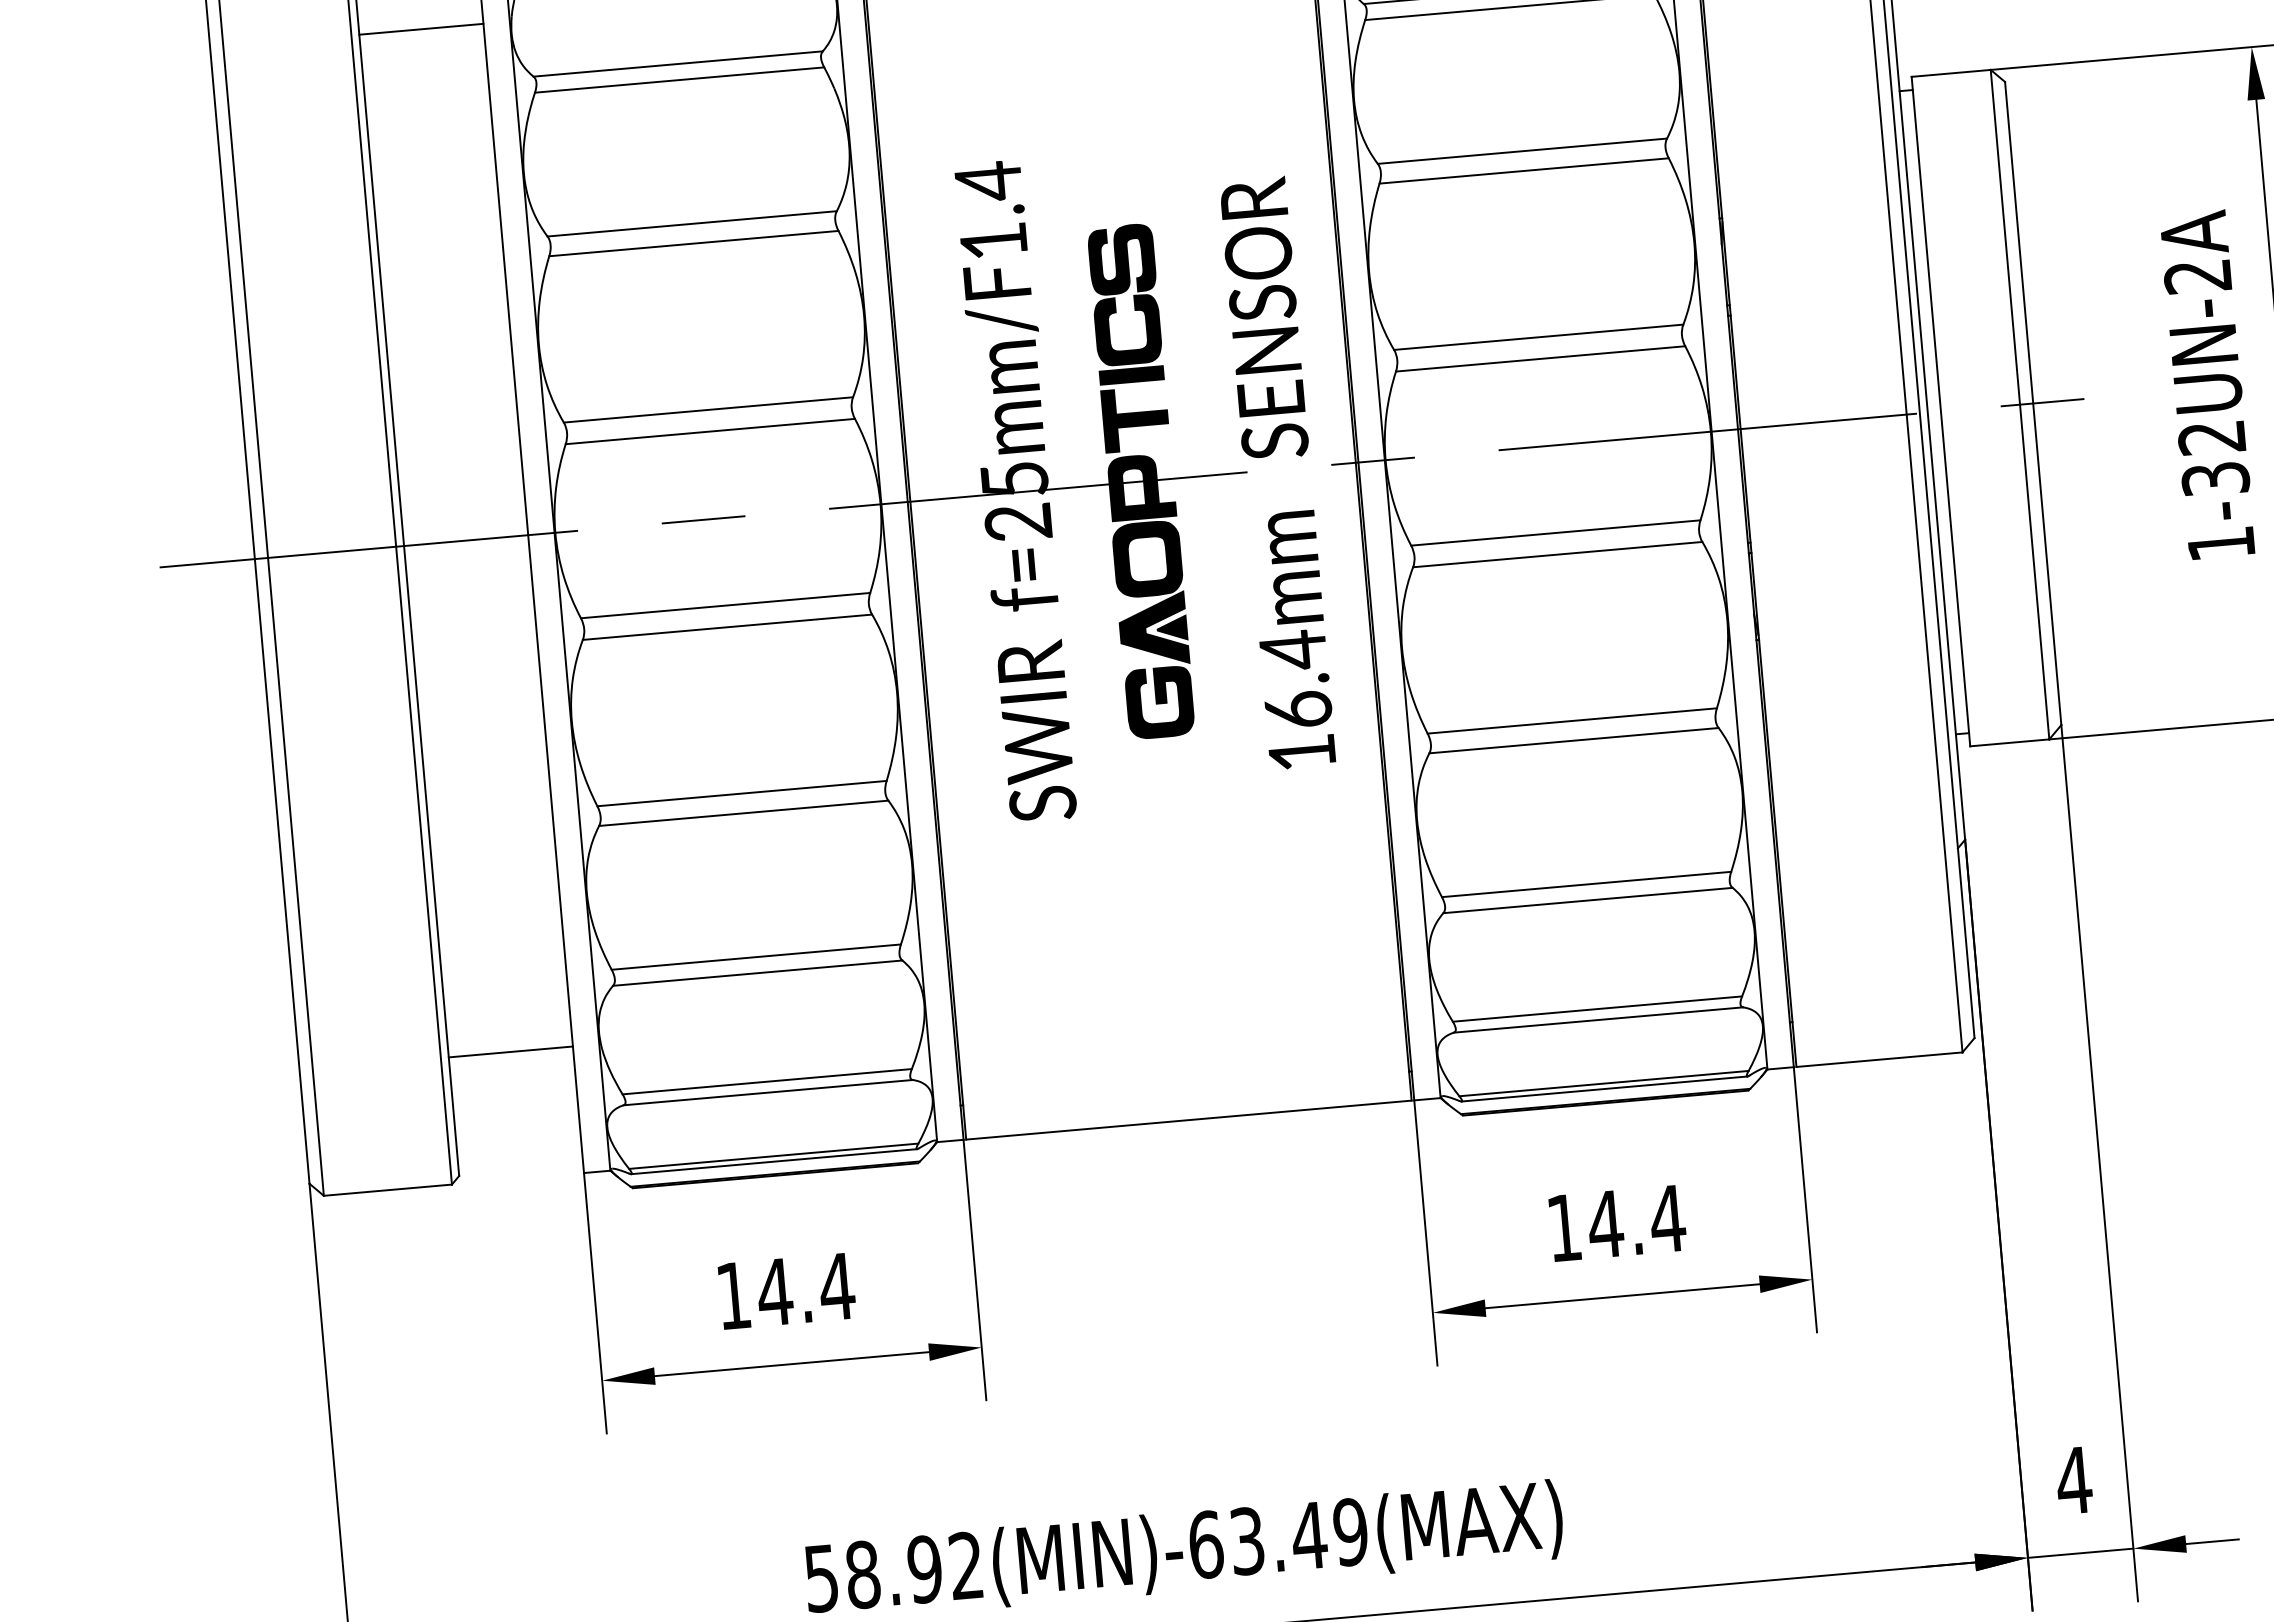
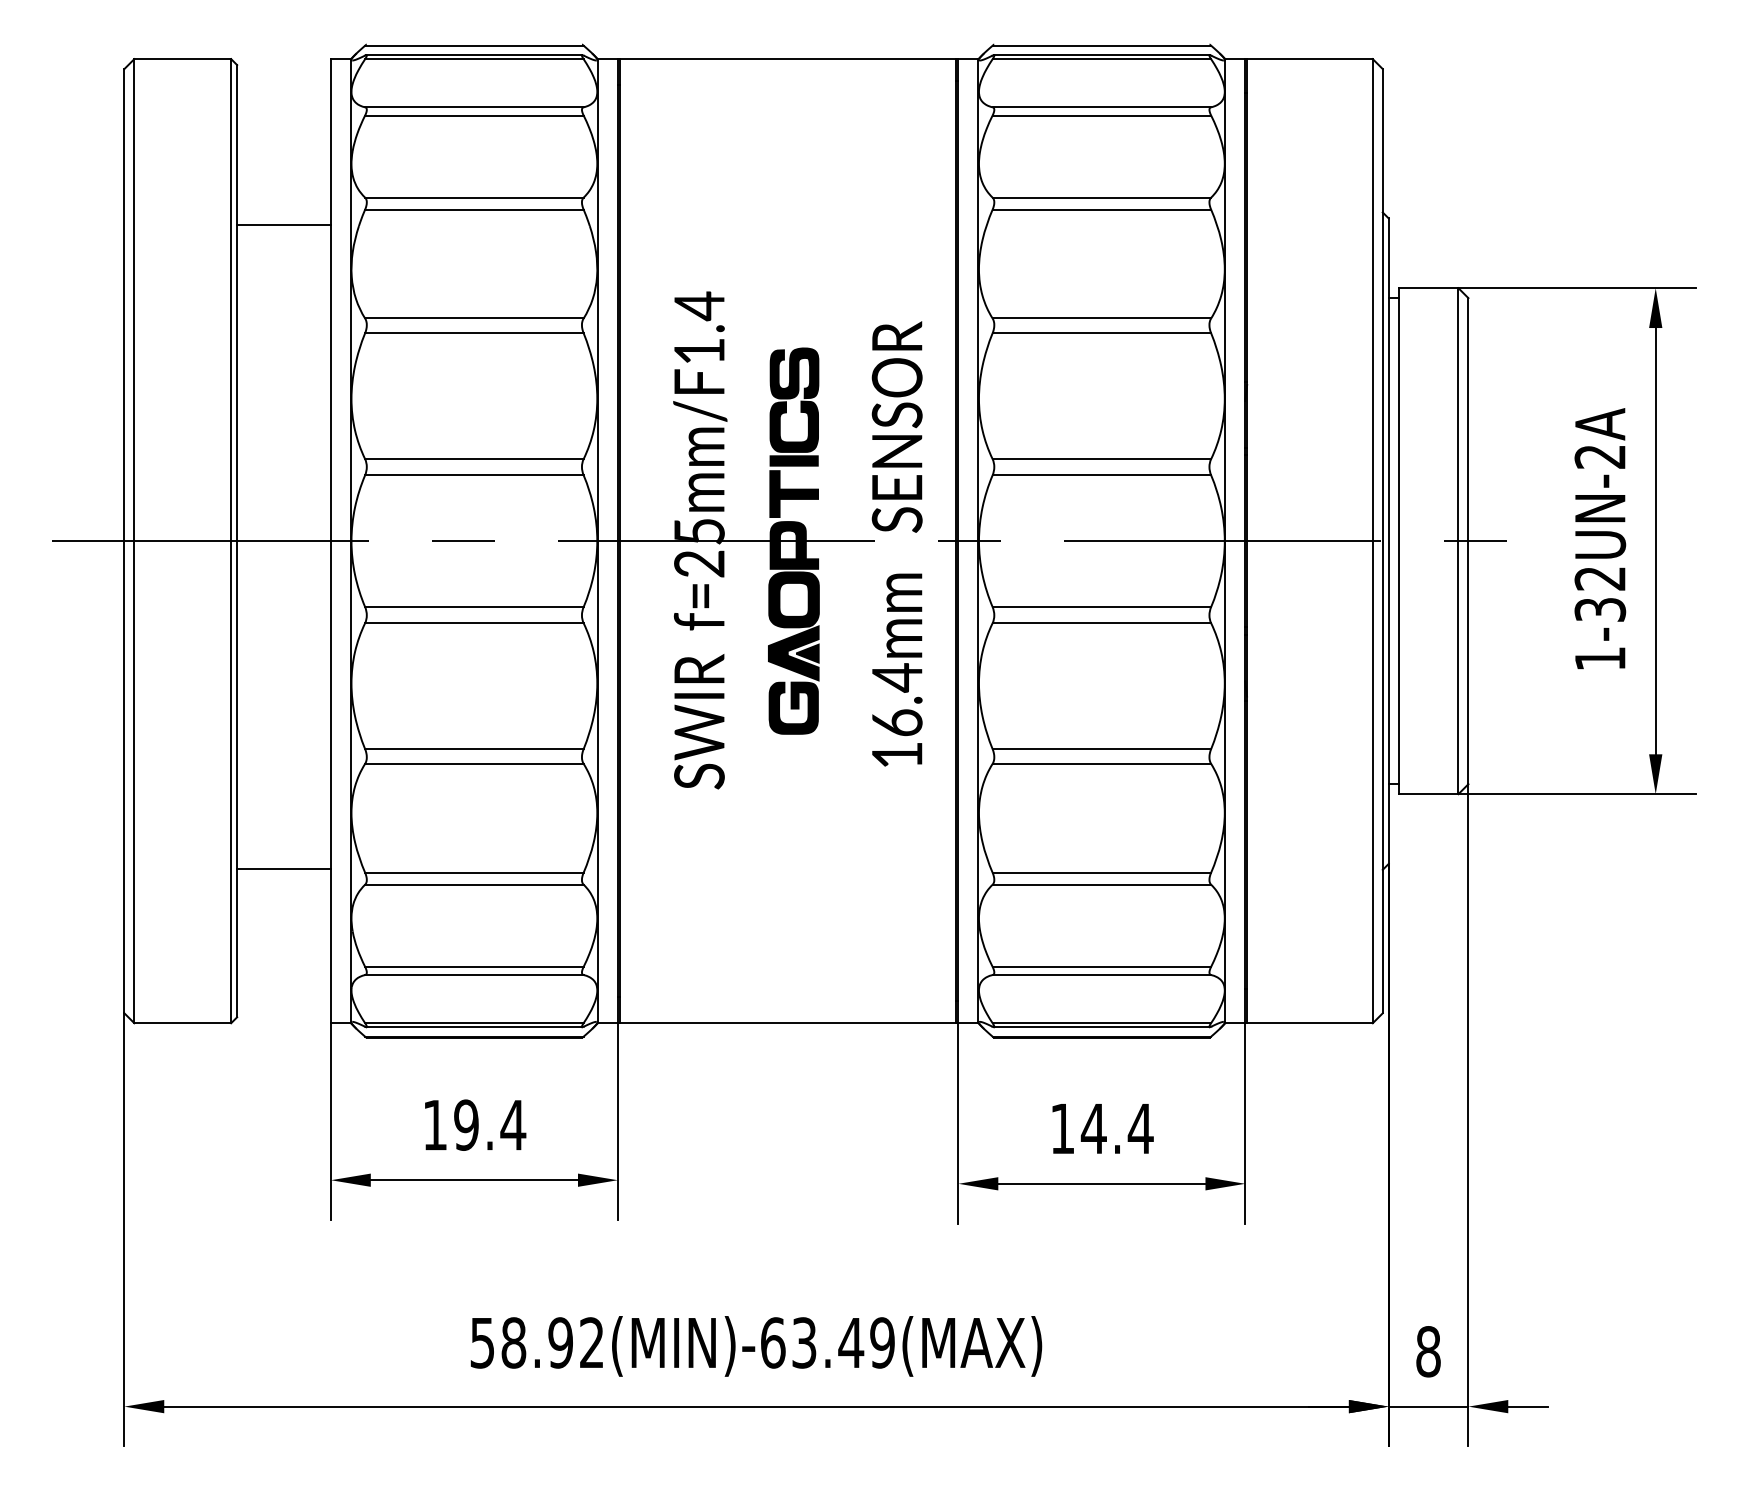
line: (420, 29) -> (283, 224), moved
line: (510, 1051) -> (283, 868), moved
text: (775, 1291) -> (466, 1124), 14.4 -> 19.4
text: (2074, 1480) -> (1428, 1351), 4 -> 8

